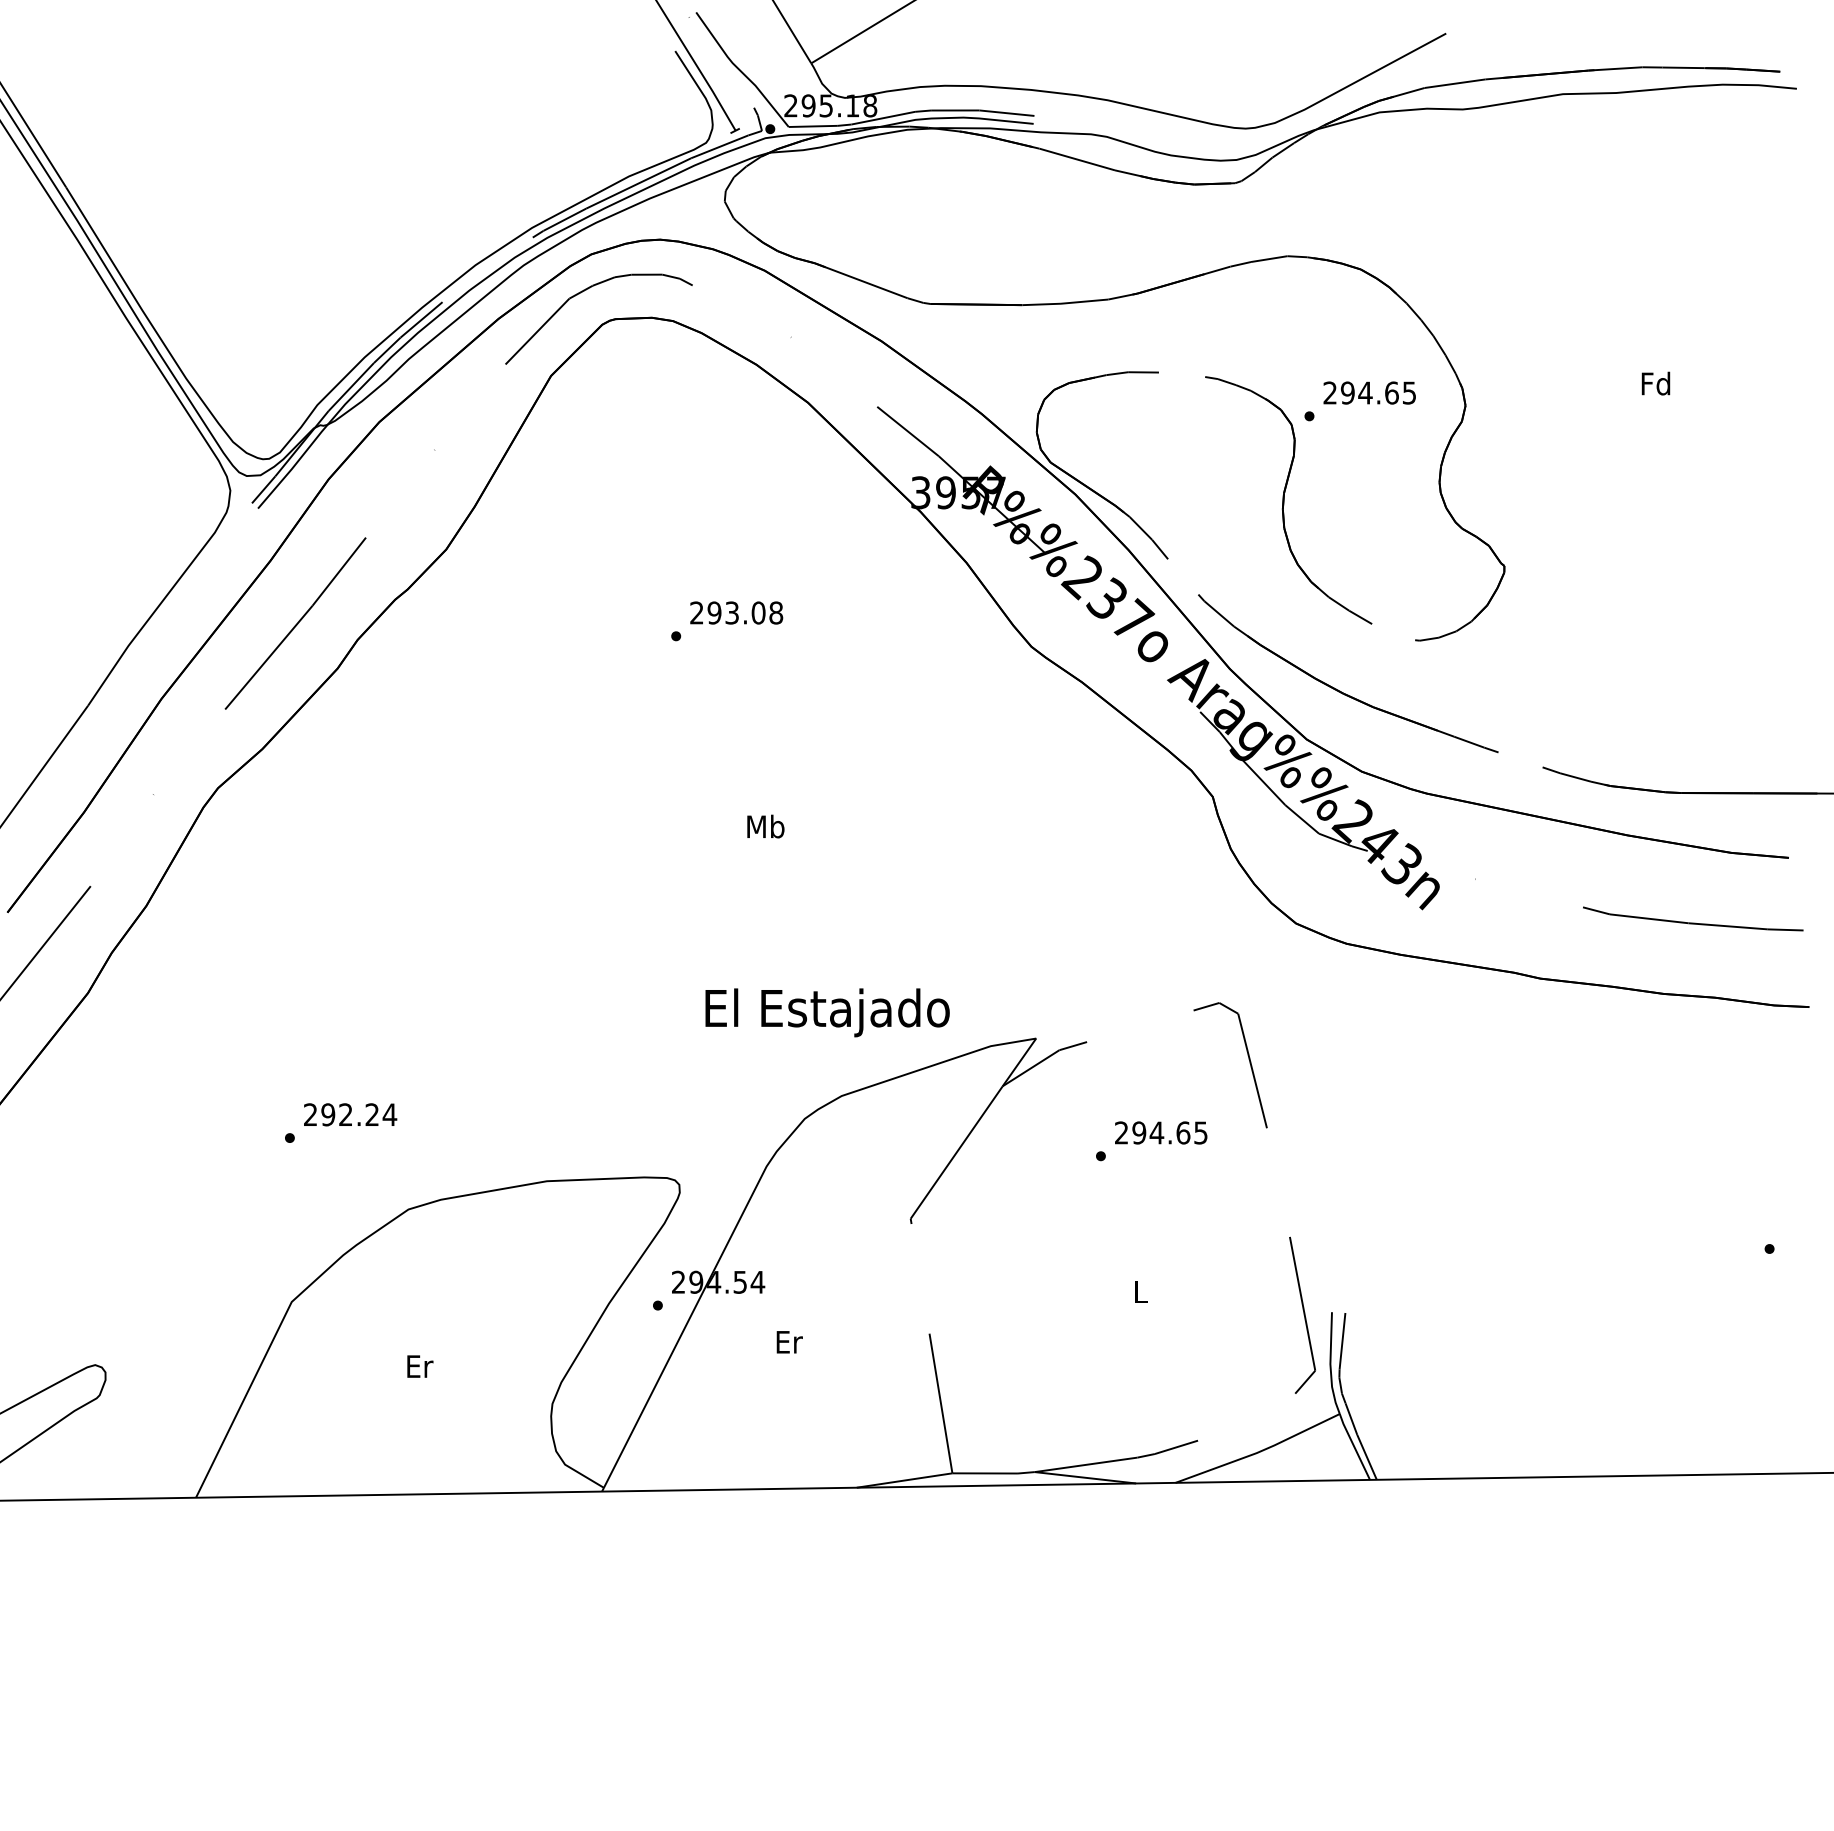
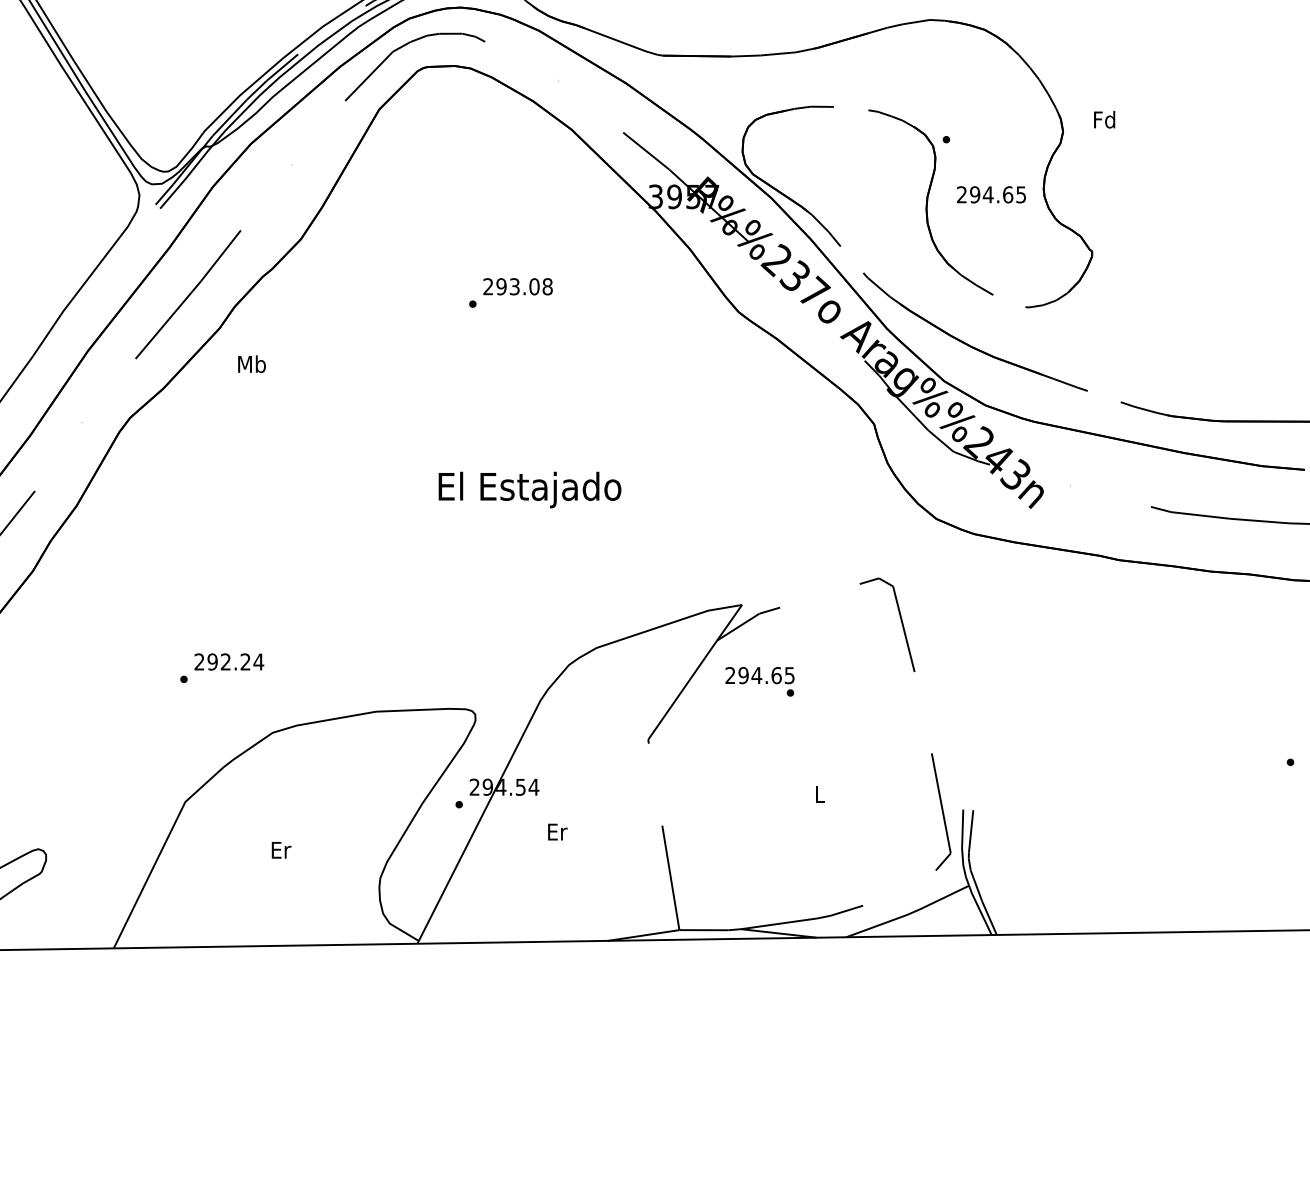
text: (1655, 383) -> (1104, 119), moved
text: (1369, 392) -> (991, 194), moved
text: (765, 826) -> (251, 364), moved
text: (827, 1012) -> (529, 489), moved
text: (1161, 1132) -> (760, 675), moved

